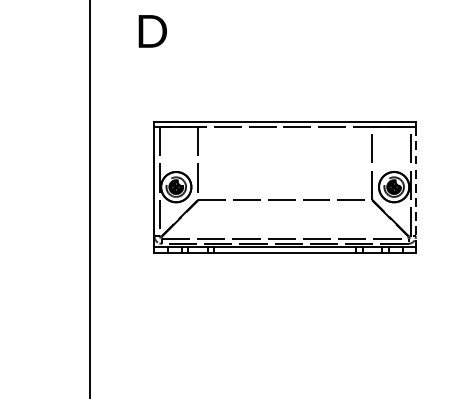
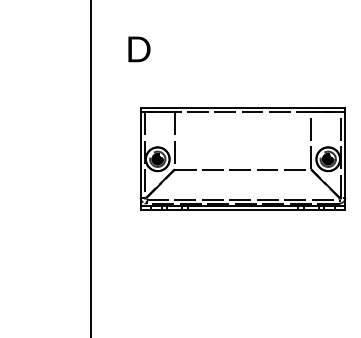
text: (152, 31) -> (139, 49), moved
line: (416, 187) -> (345, 159), dashed -> solid

